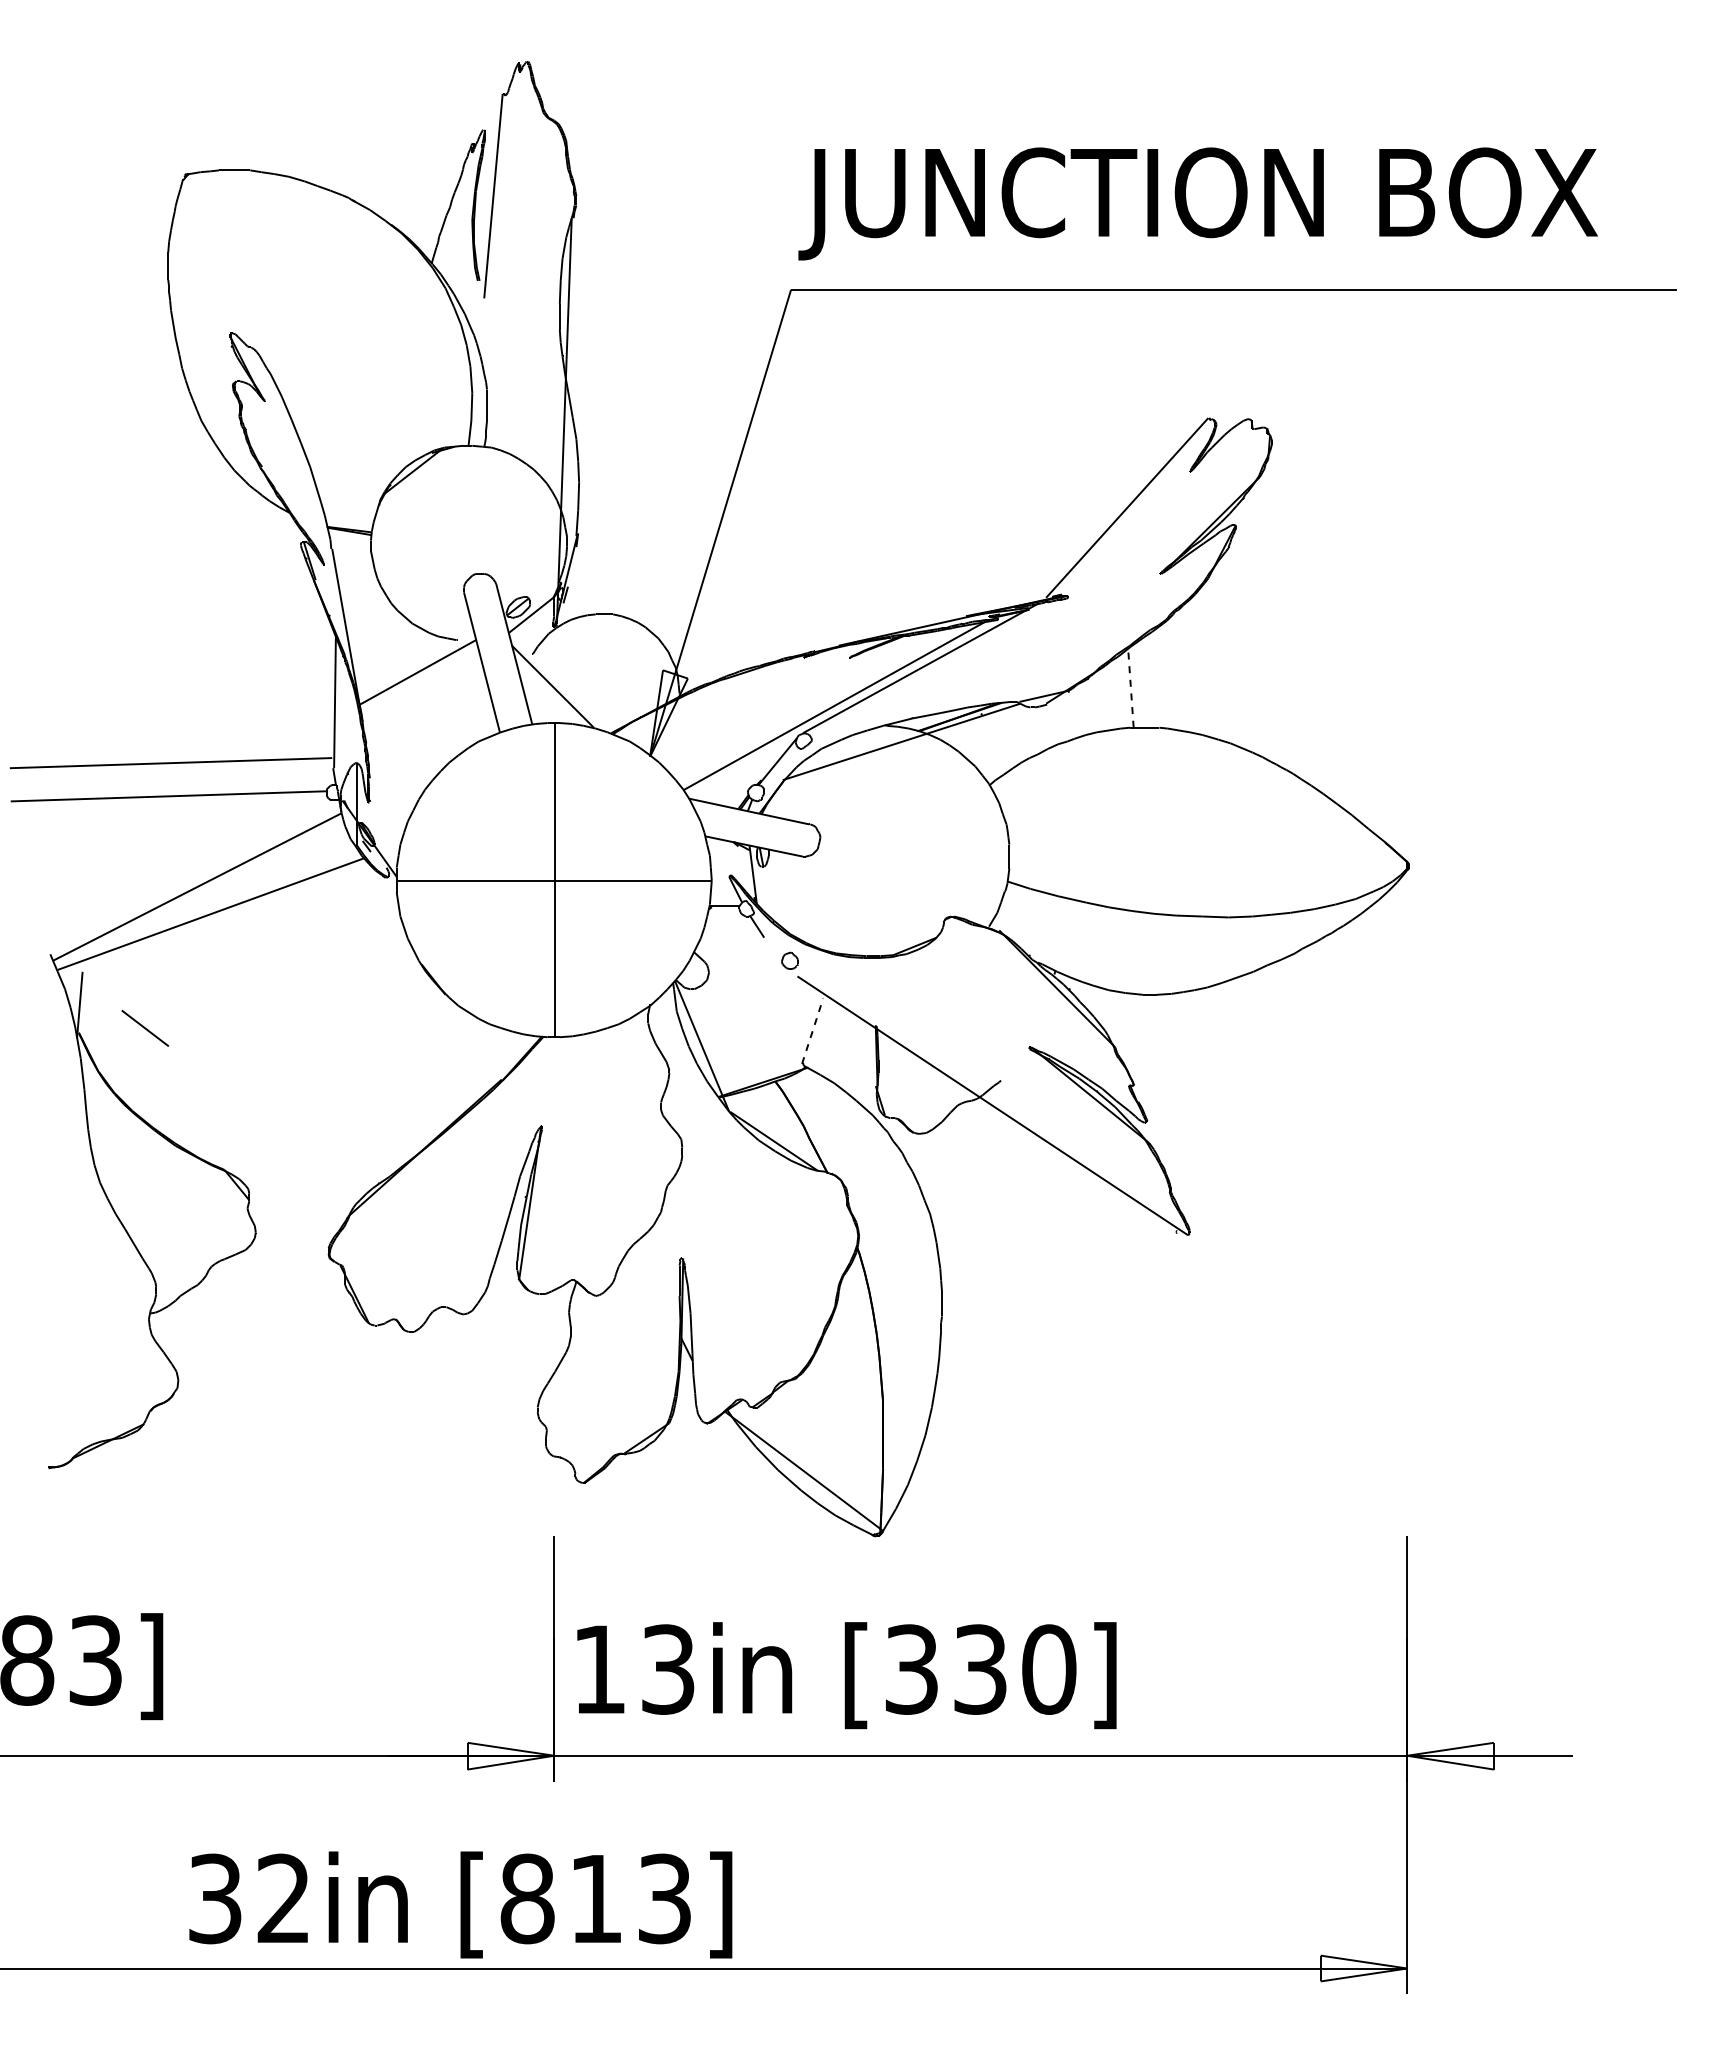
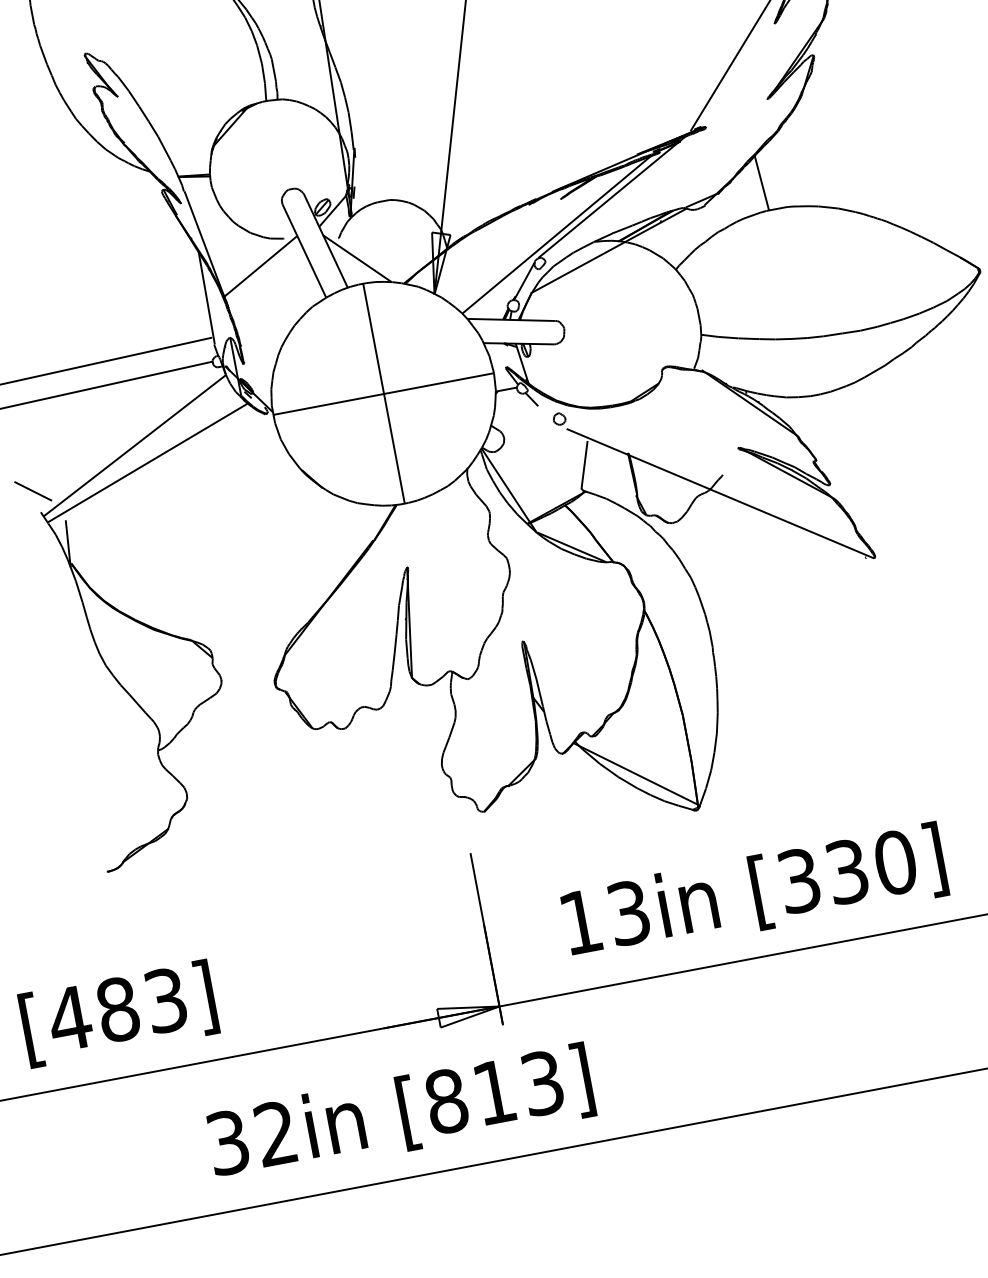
line: (1130, 688) -> (761, 183), dashed -> solid
line: (145, 1028) -> (33, 491), moved
line: (812, 1030) -> (584, 464), dashed -> solid
text: (846, 1675) -> (754, 893), moved
text: (460, 1904) -> (400, 1114), moved

